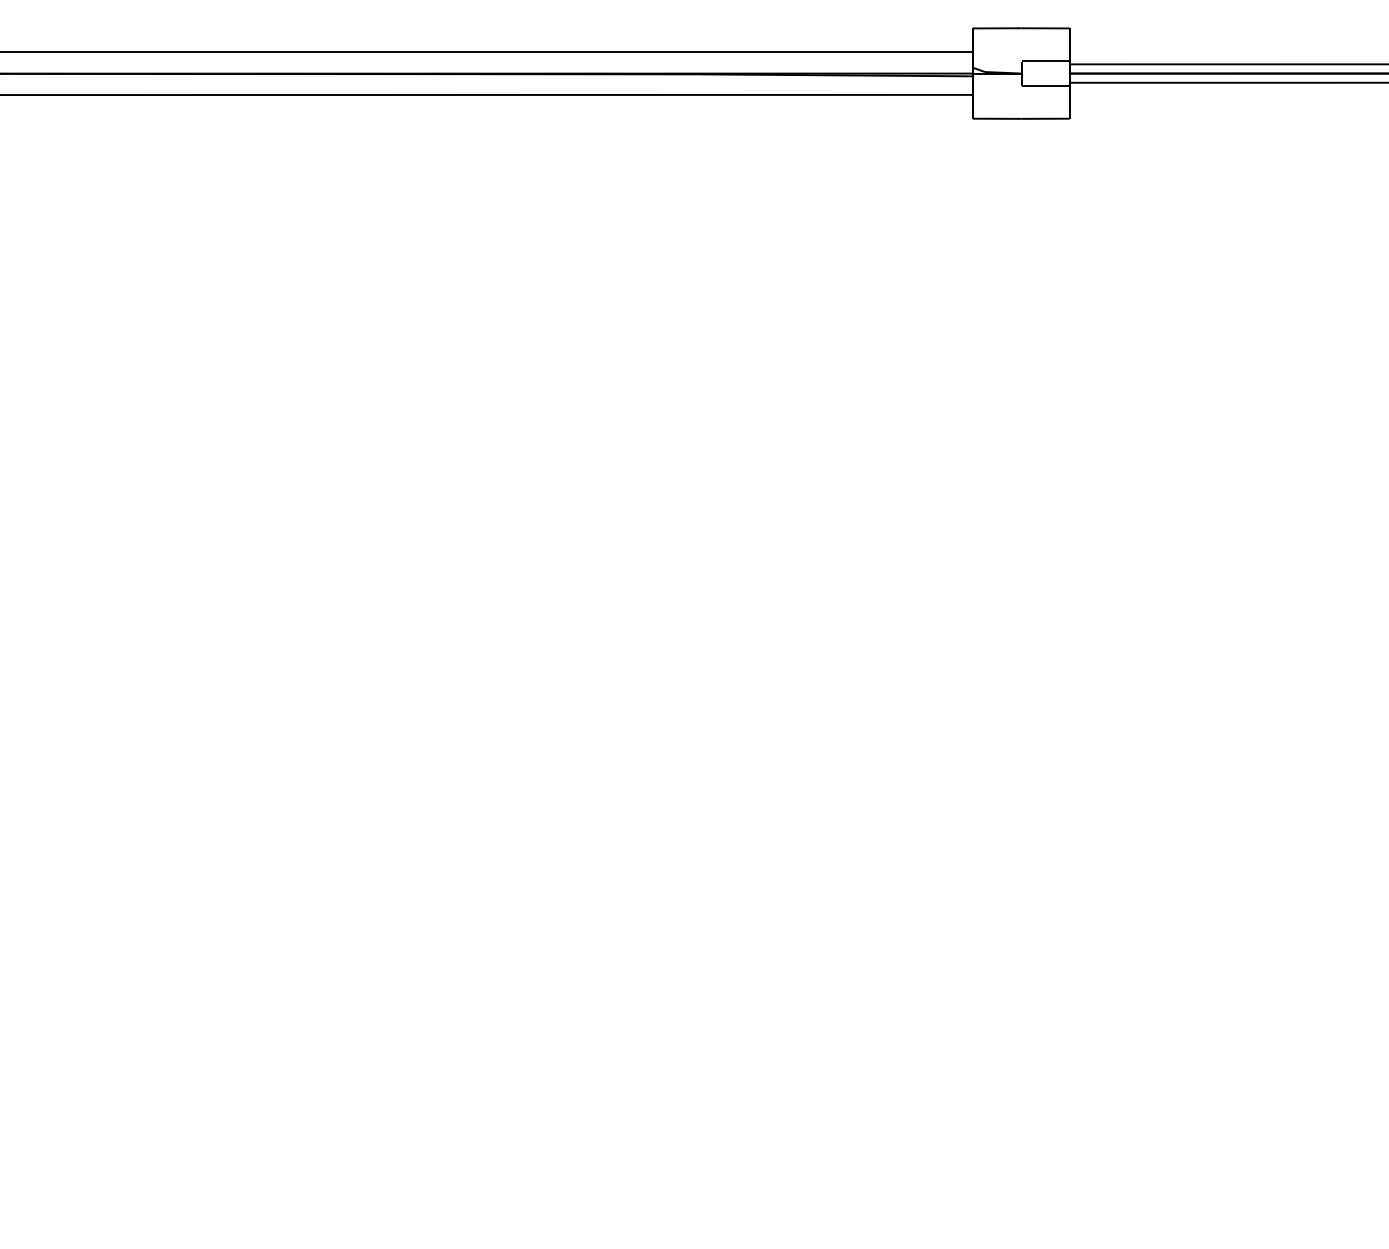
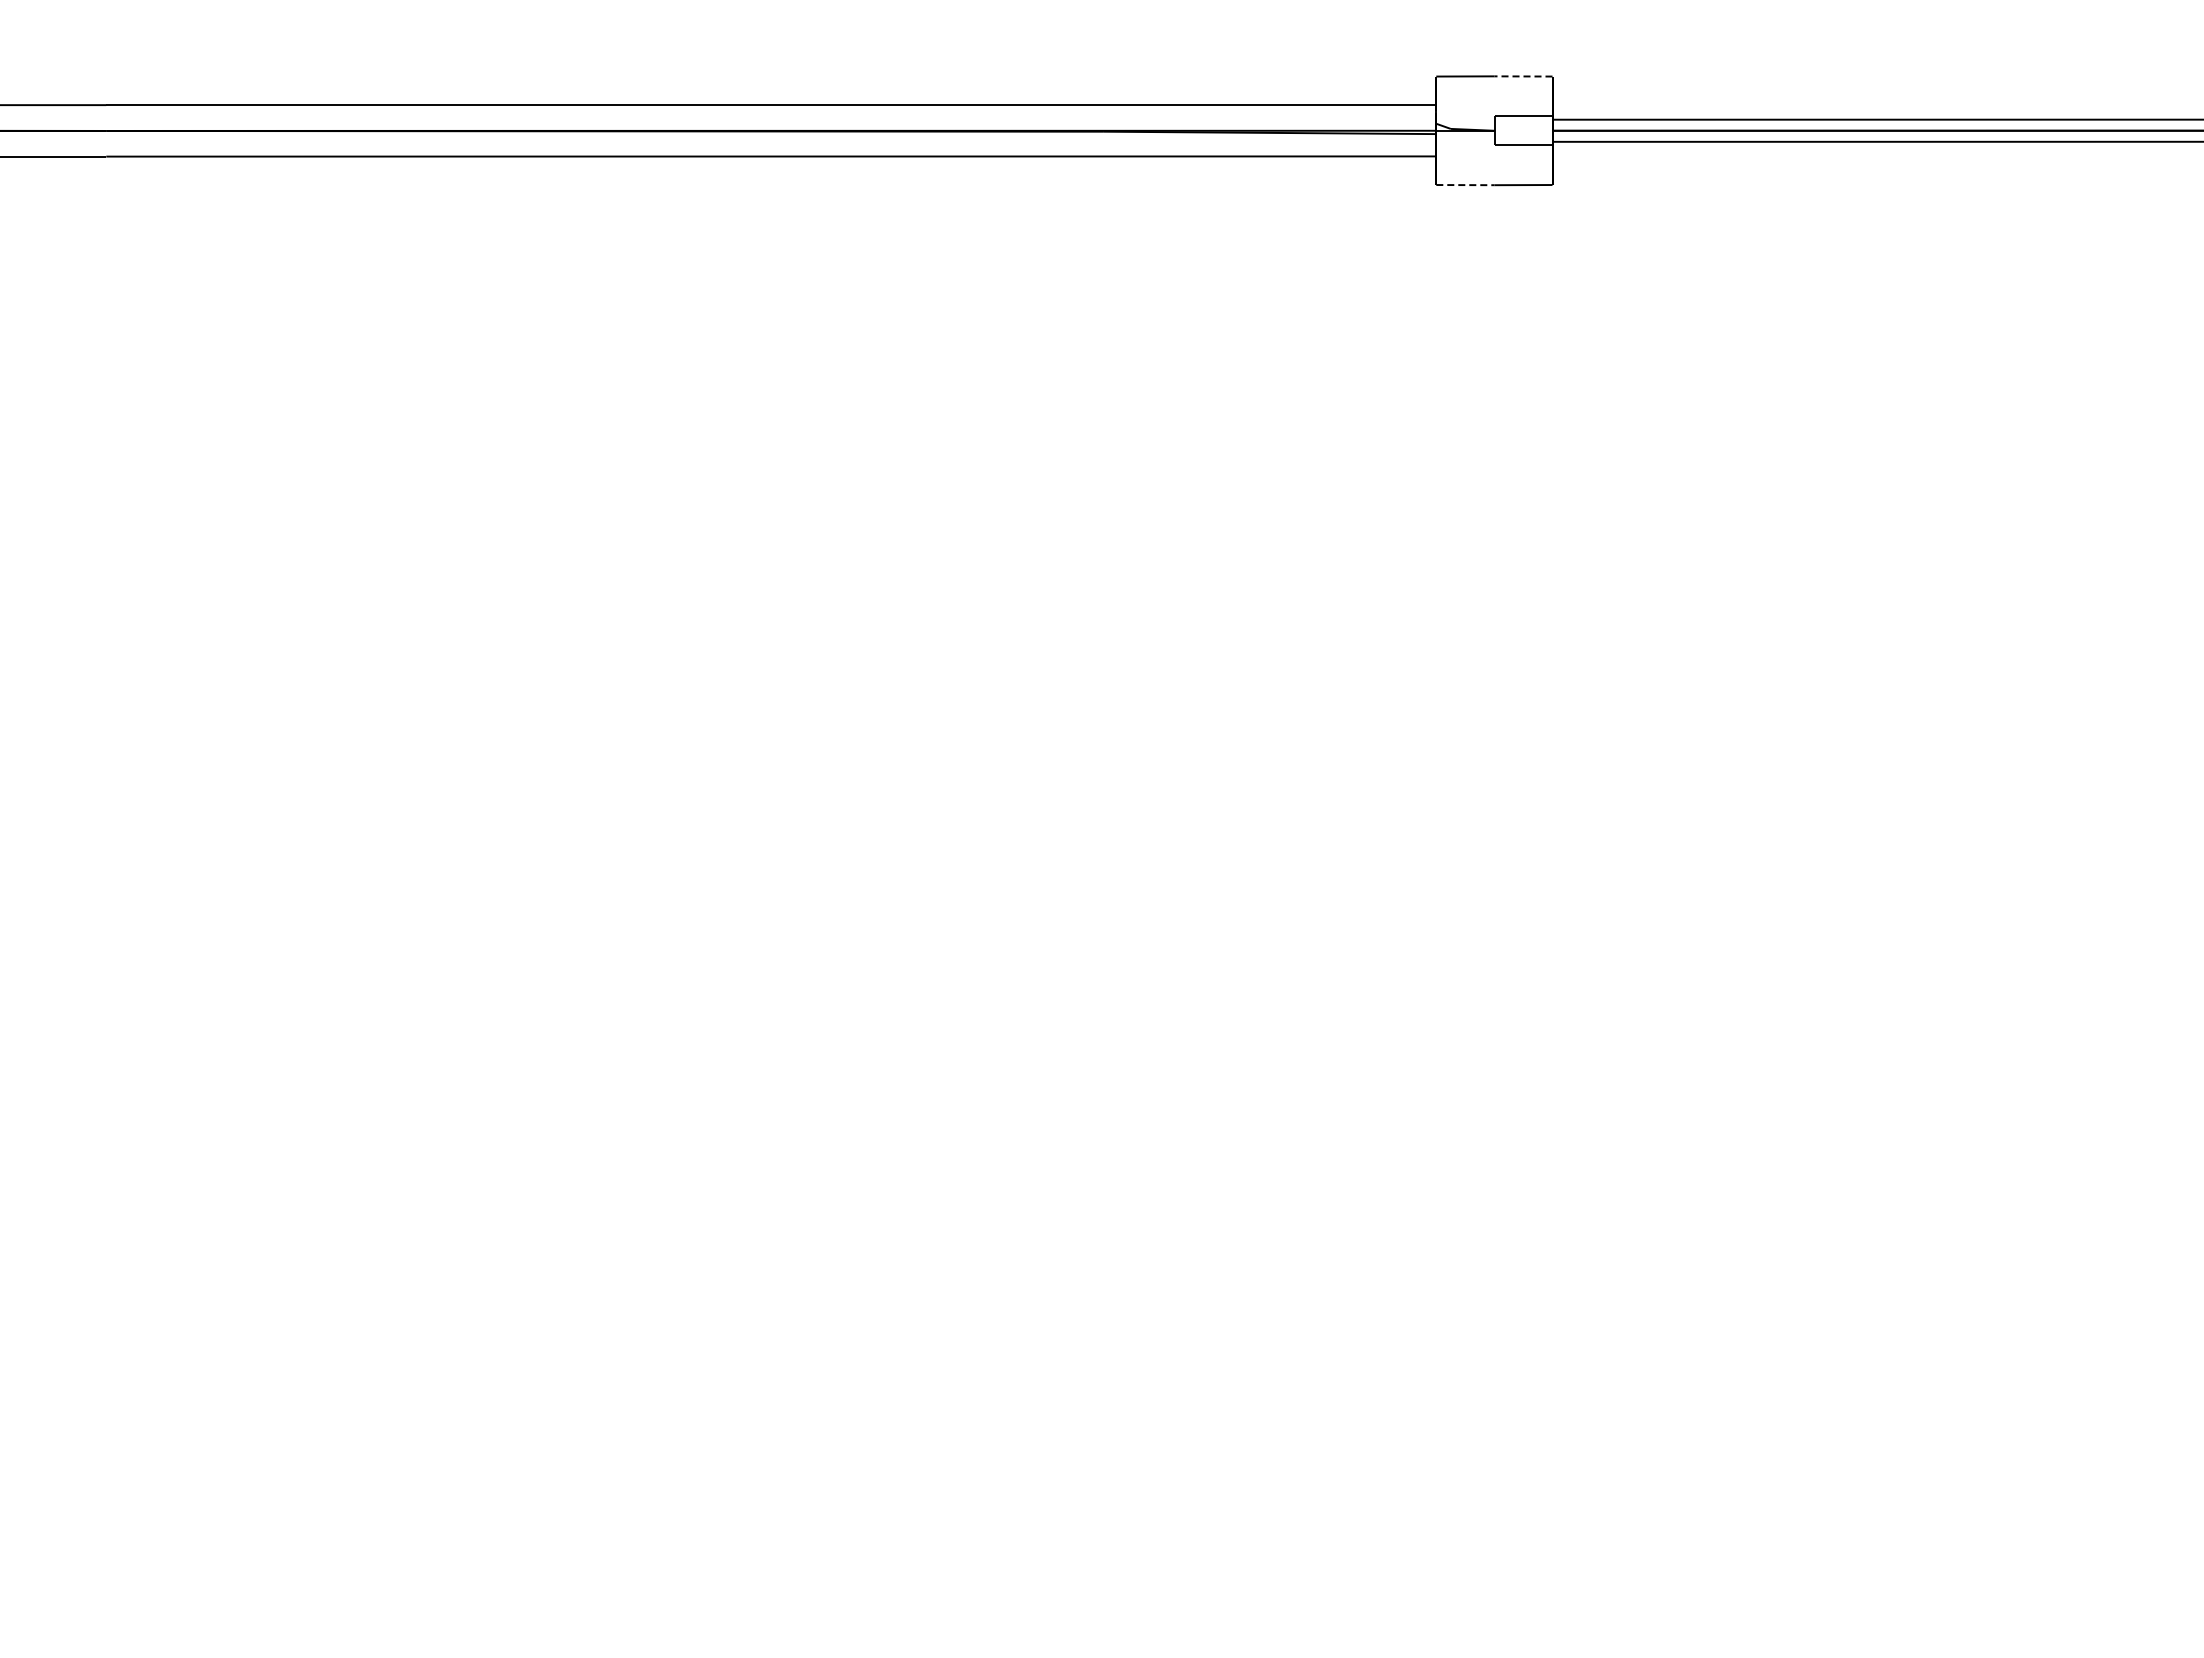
line: (1044, 28) -> (1522, 76), solid -> dashed
line: (997, 119) -> (1465, 185), solid -> dashed

